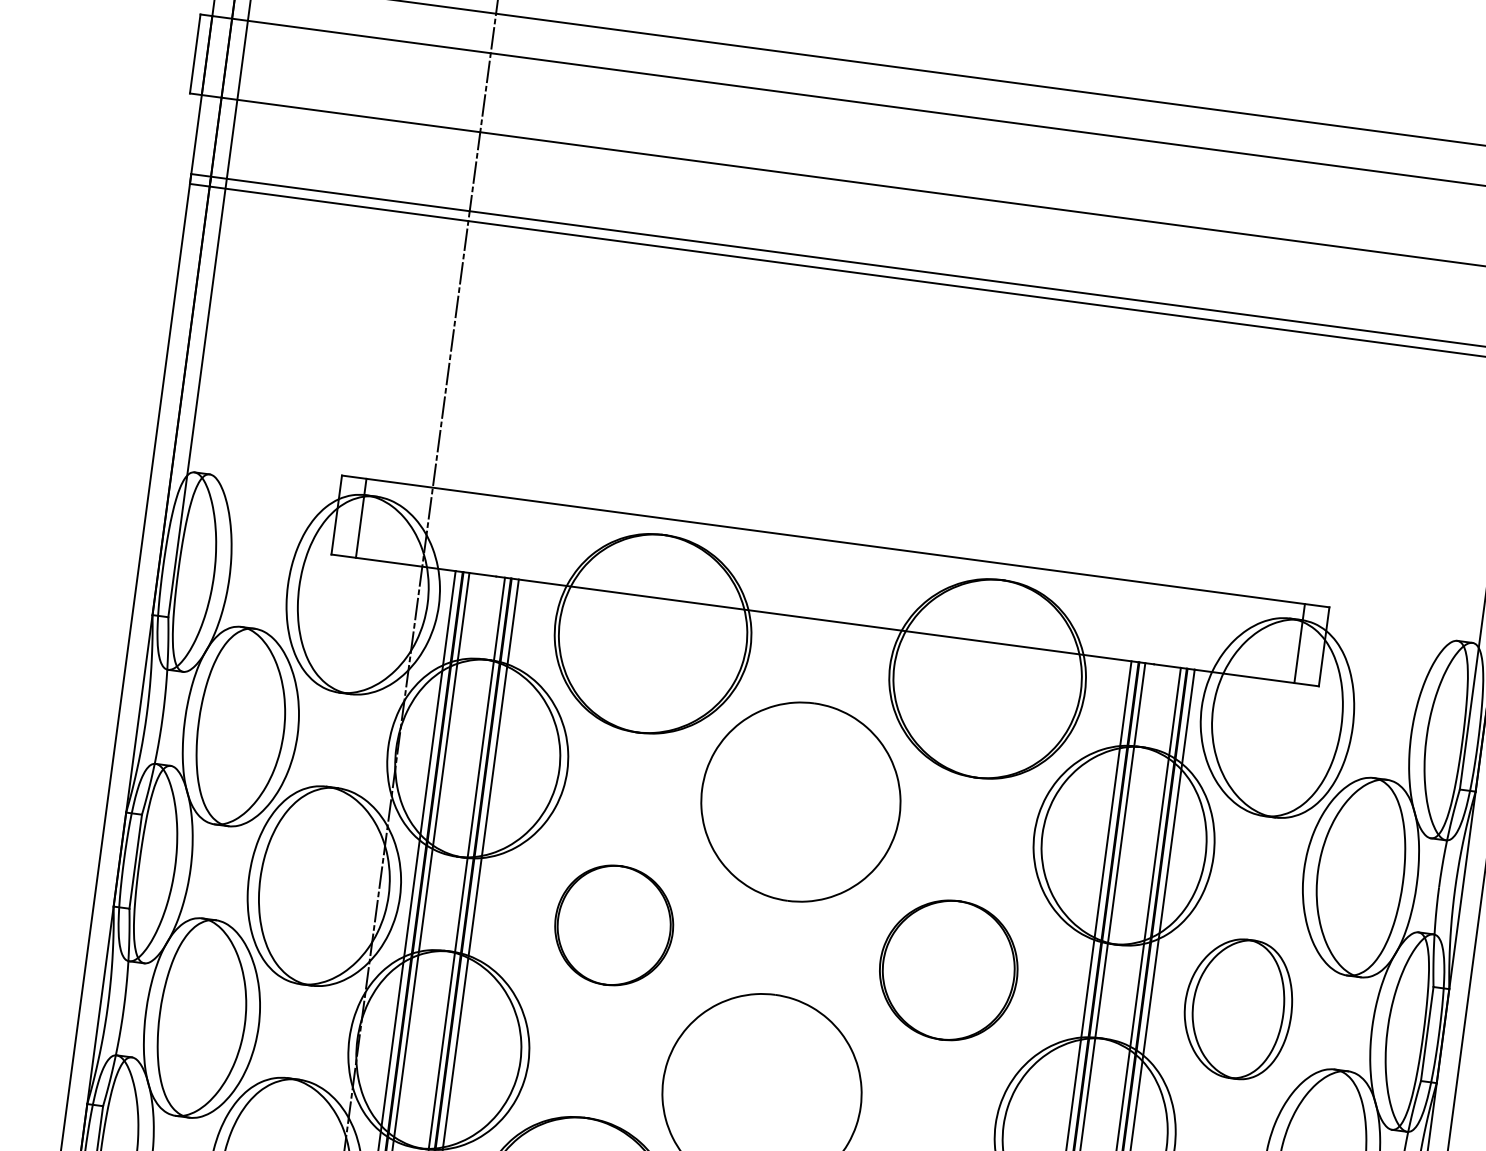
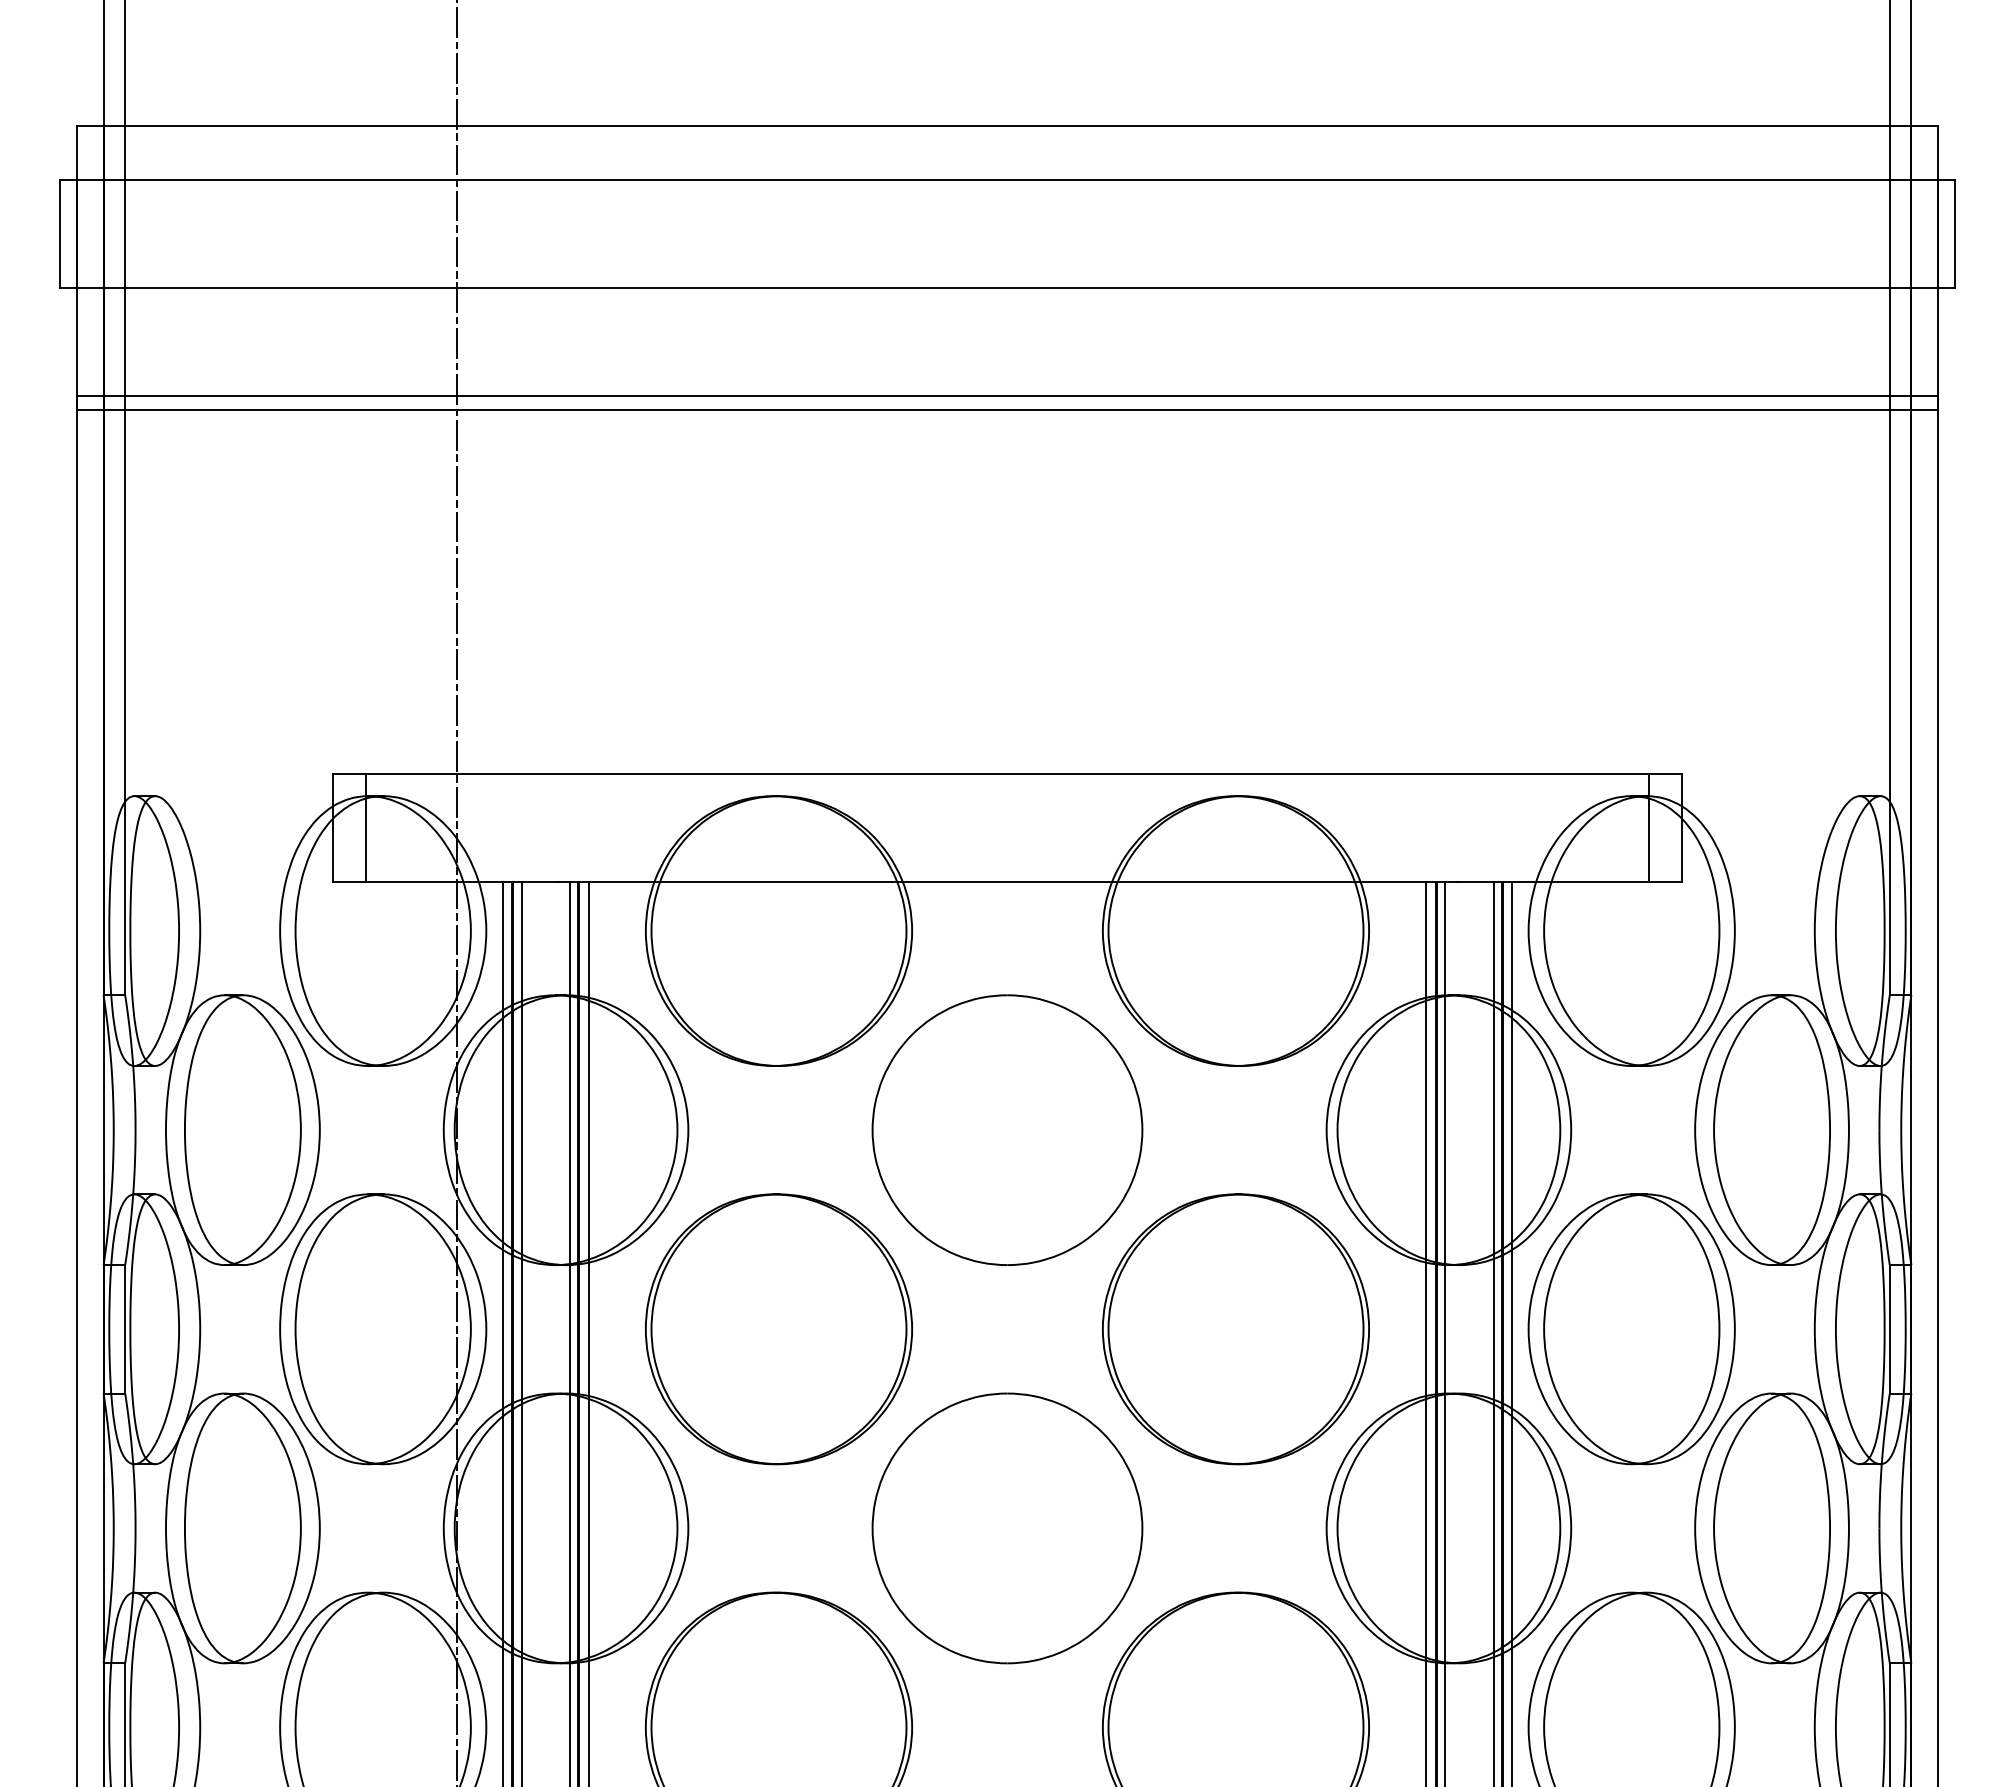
part: (613, 925) -> (778, 1329), size x1.67
part: (948, 970) -> (1235, 1329), size x1.43
part: (1238, 1008) -> (1631, 1329), size x1.43

